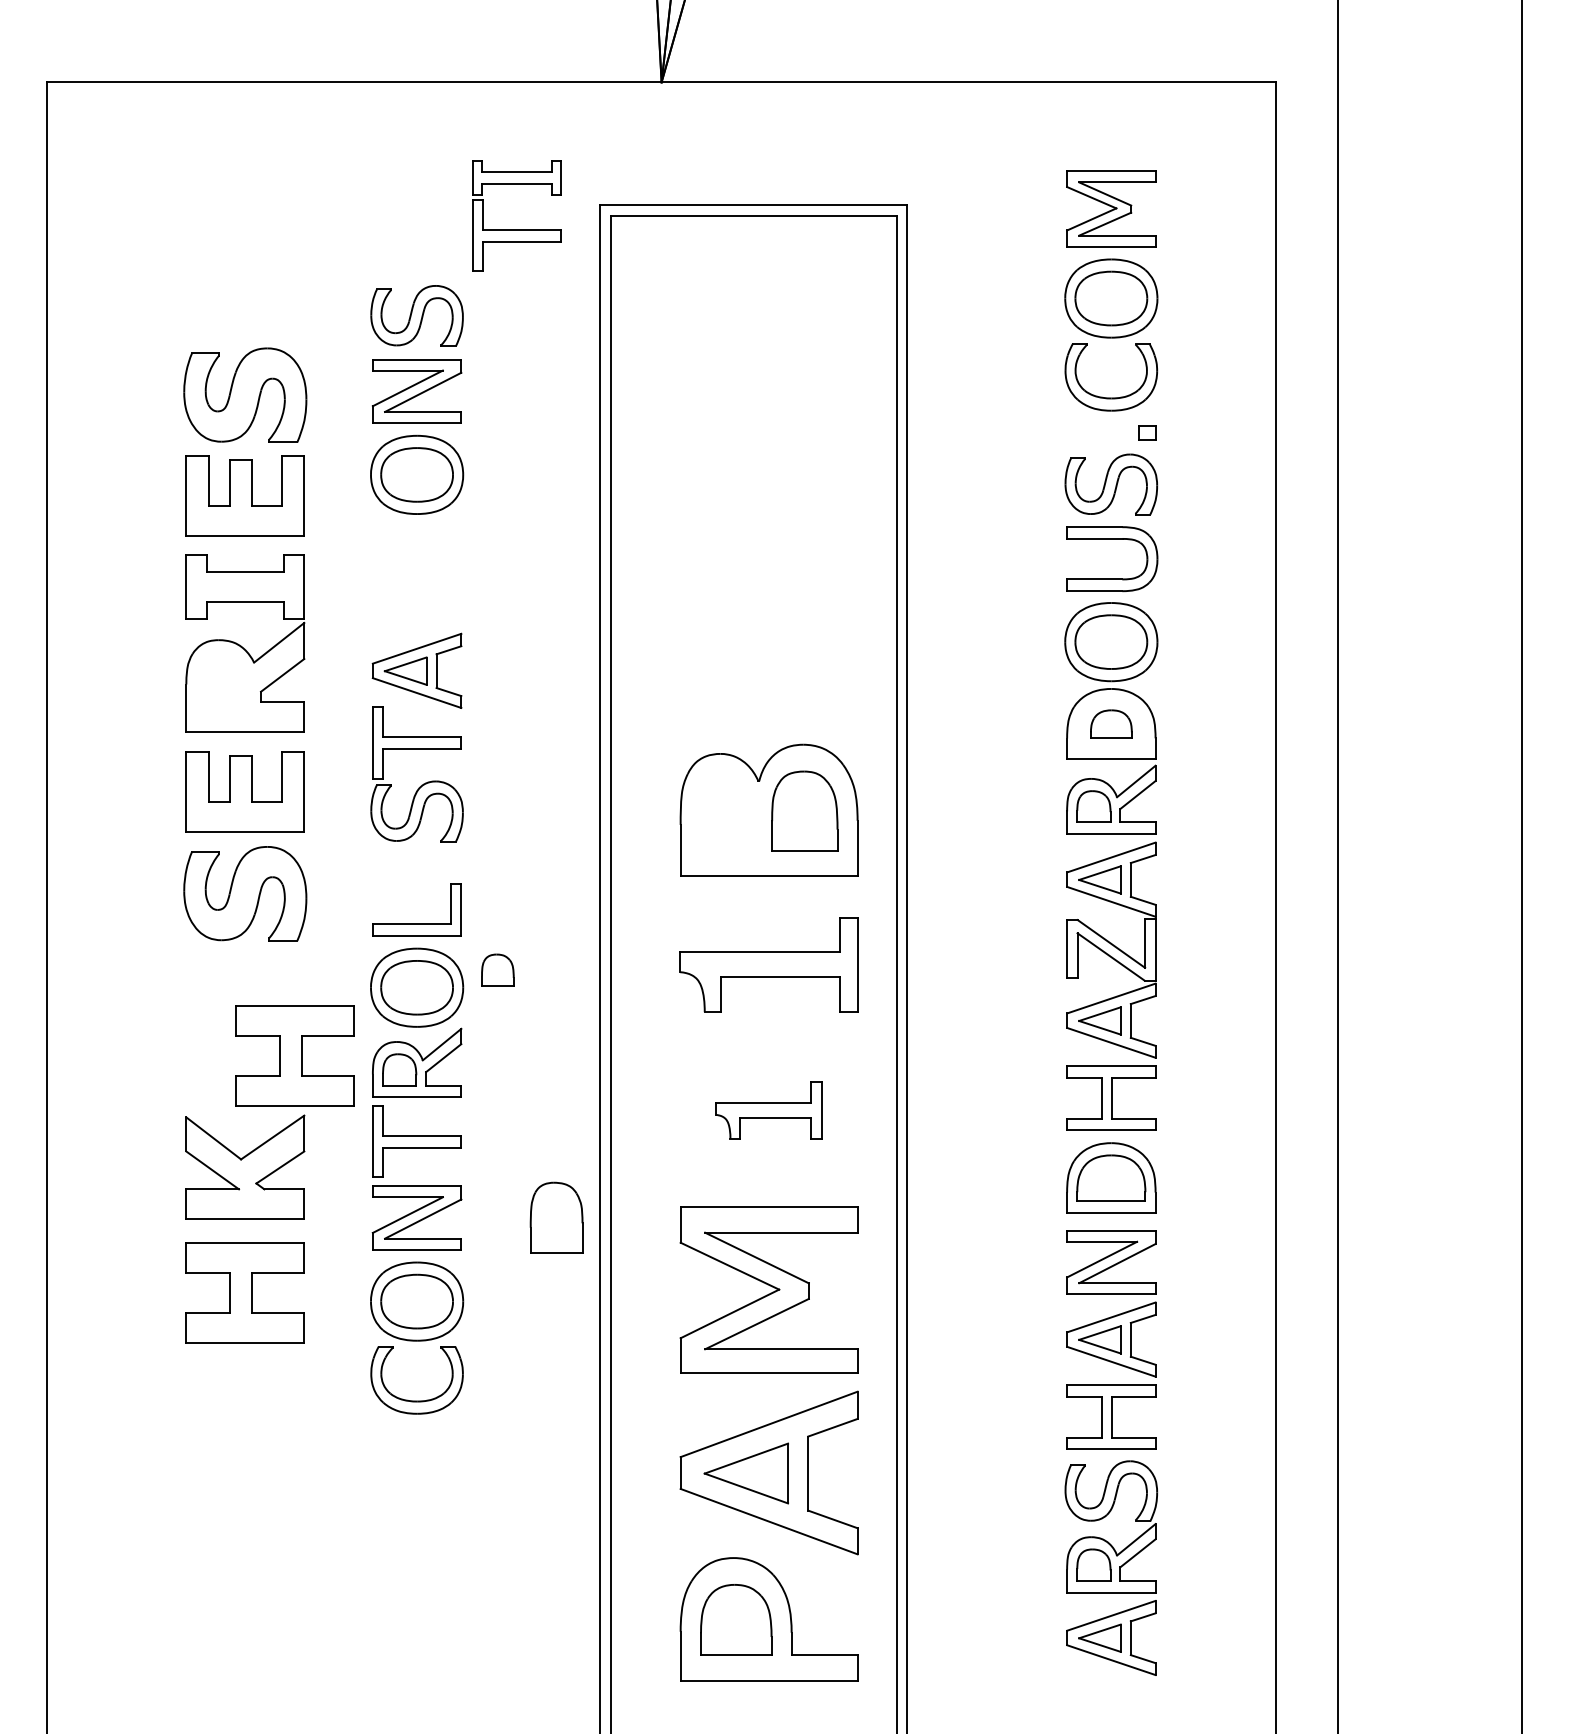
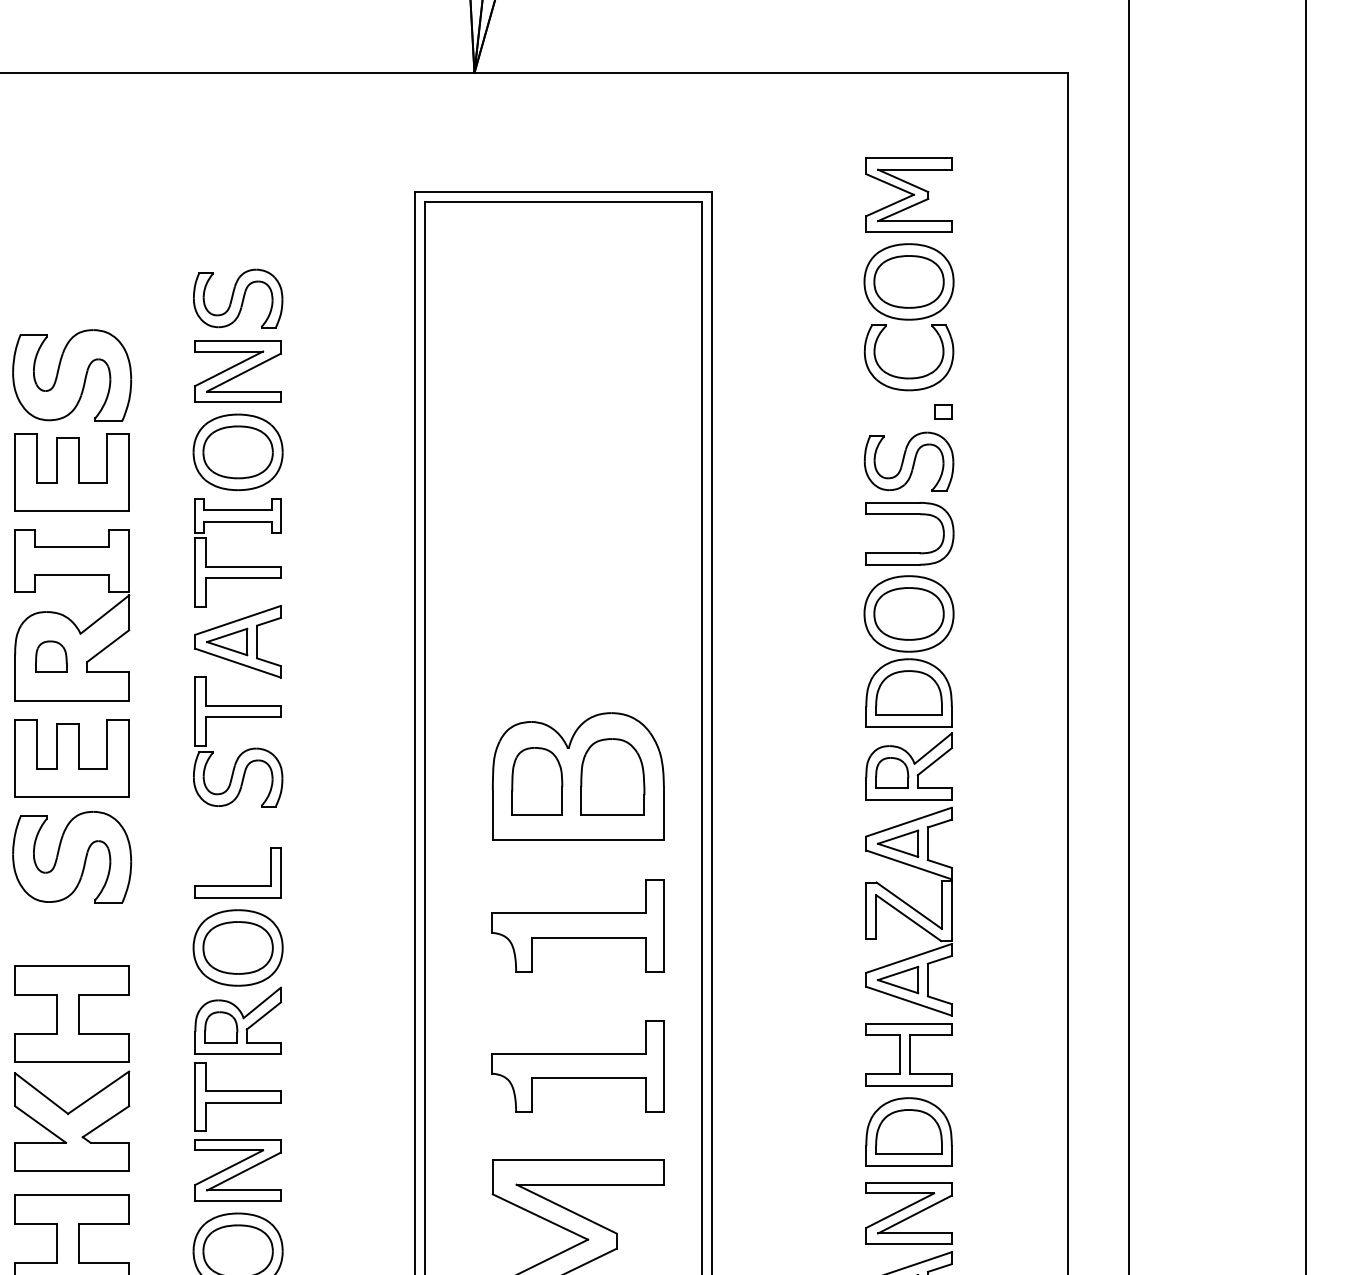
part: (516, 229) -> (237, 565), moved
part: (1111, 723) -> (909, 692), size x1.67
part: (497, 969) -> (51, 655), moved
part: (294, 1055) -> (71, 1013), moved
part: (768, 1110) -> (577, 1066), size x1.67
part: (556, 1217) -> (537, 781), moved

